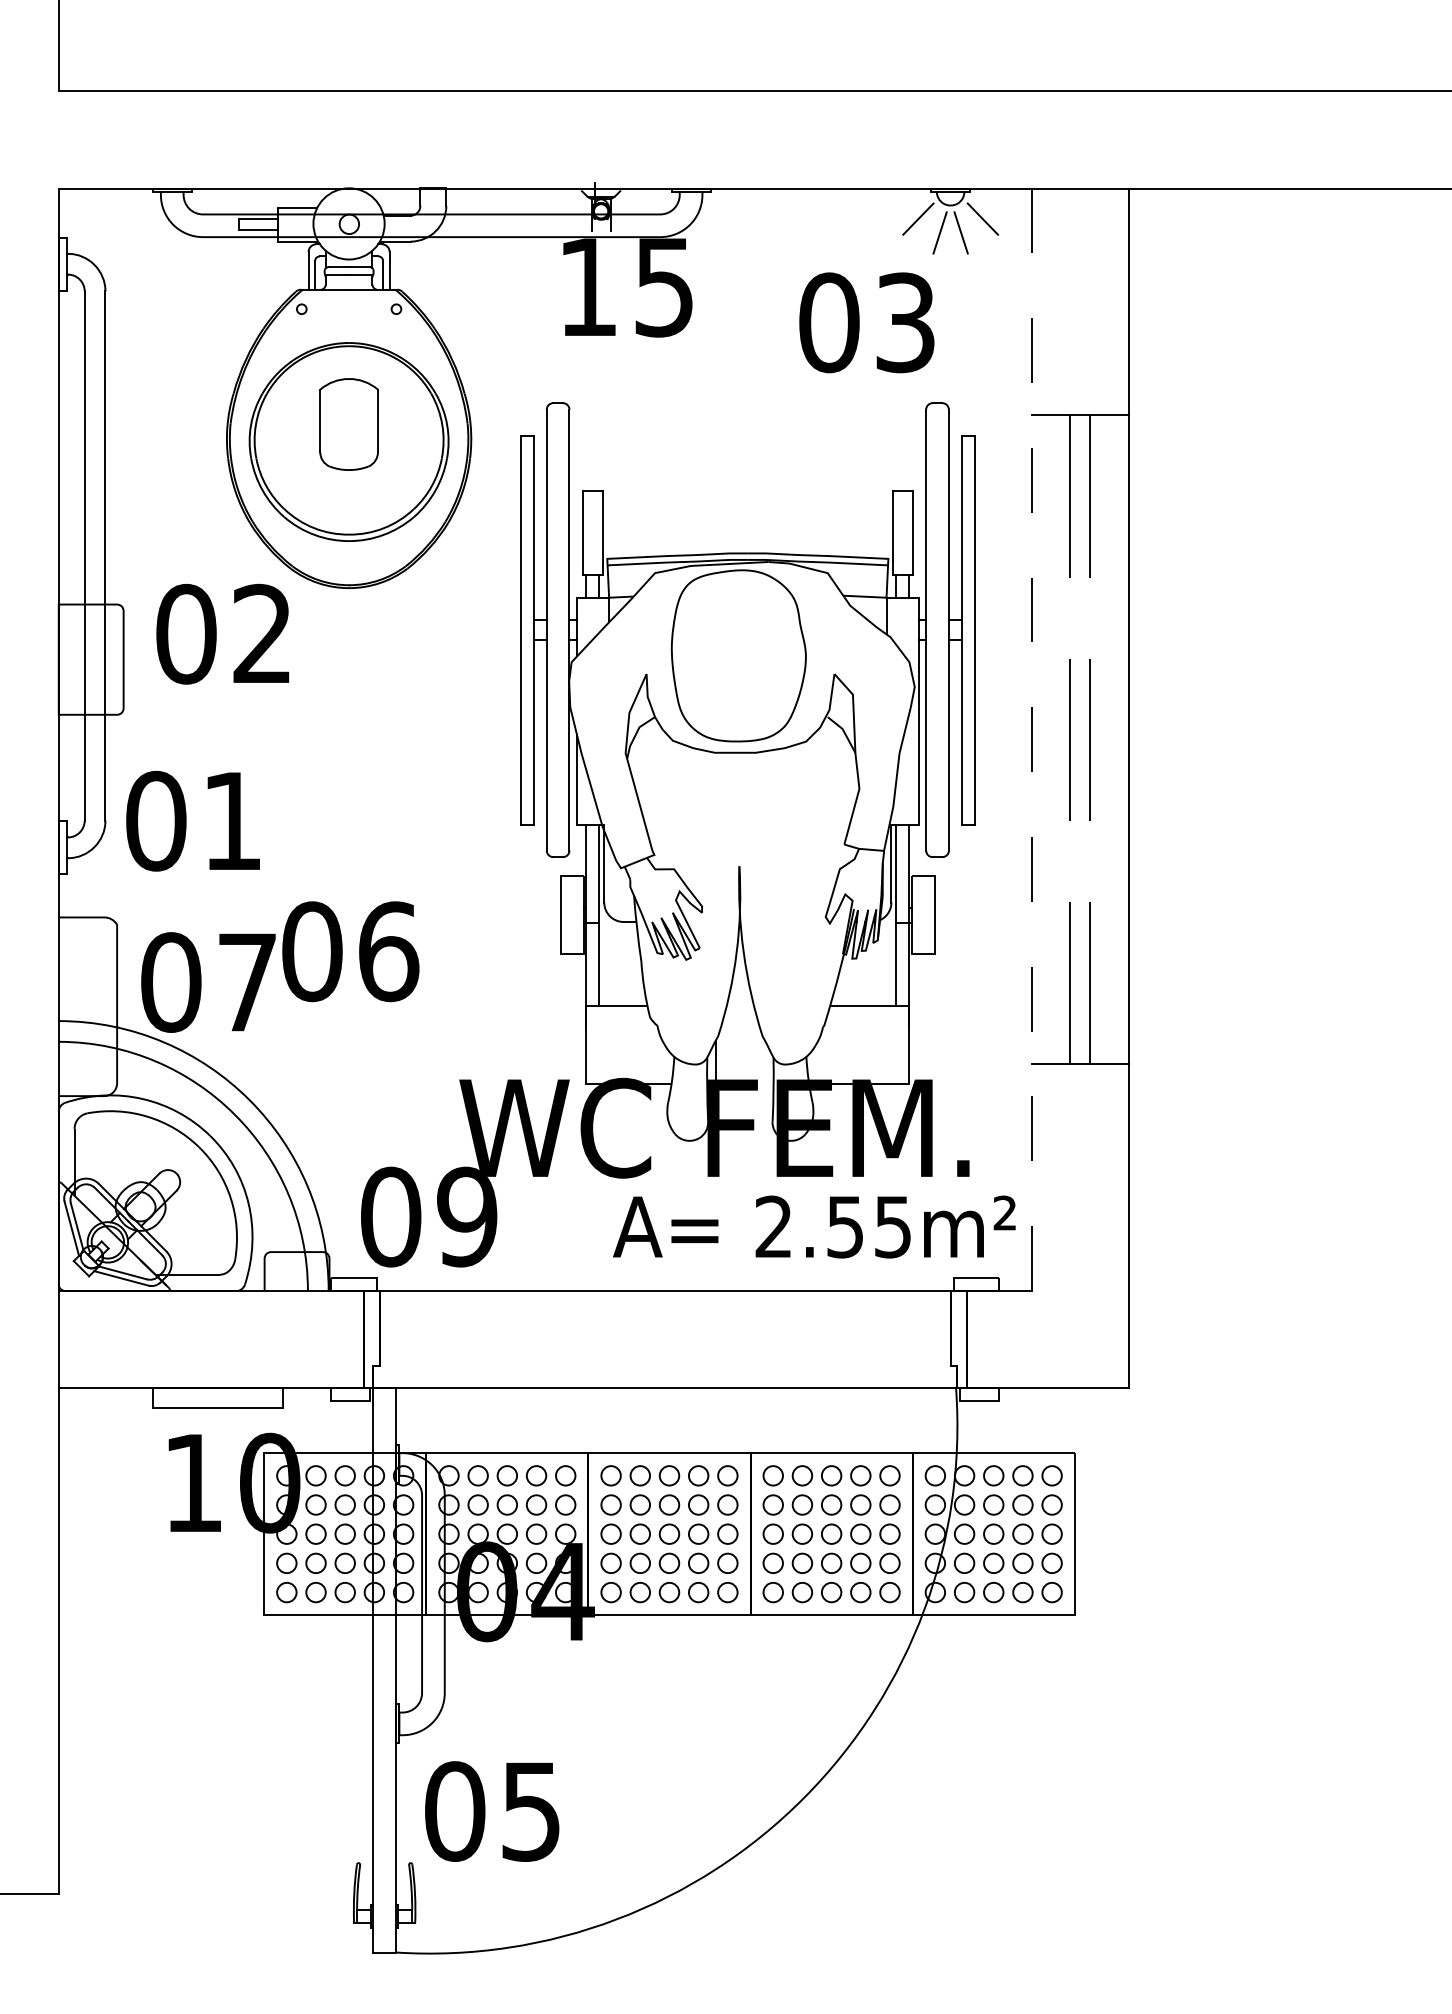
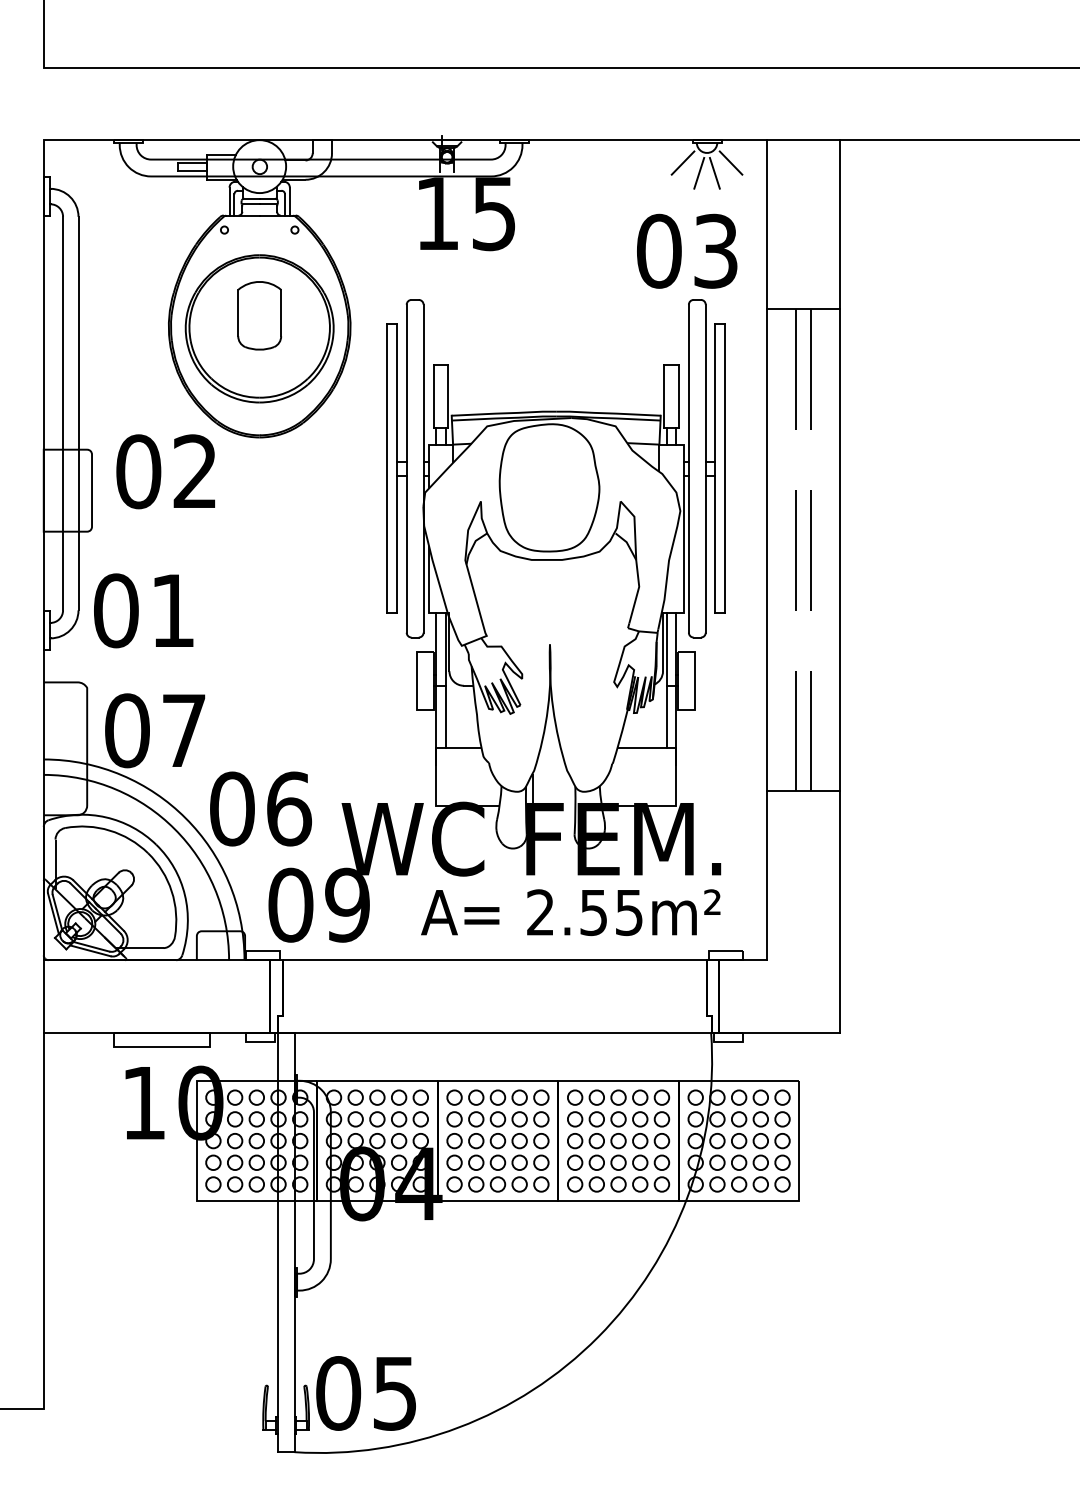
text: (866, 322) -> (686, 251), moved
line: (1031, 740) -> (767, 550), dashed -> solid
text: (350, 951) -> (260, 808), moved
text: (814, 1226) -> (570, 912), moved
text: (492, 1811) -> (366, 1393), moved

